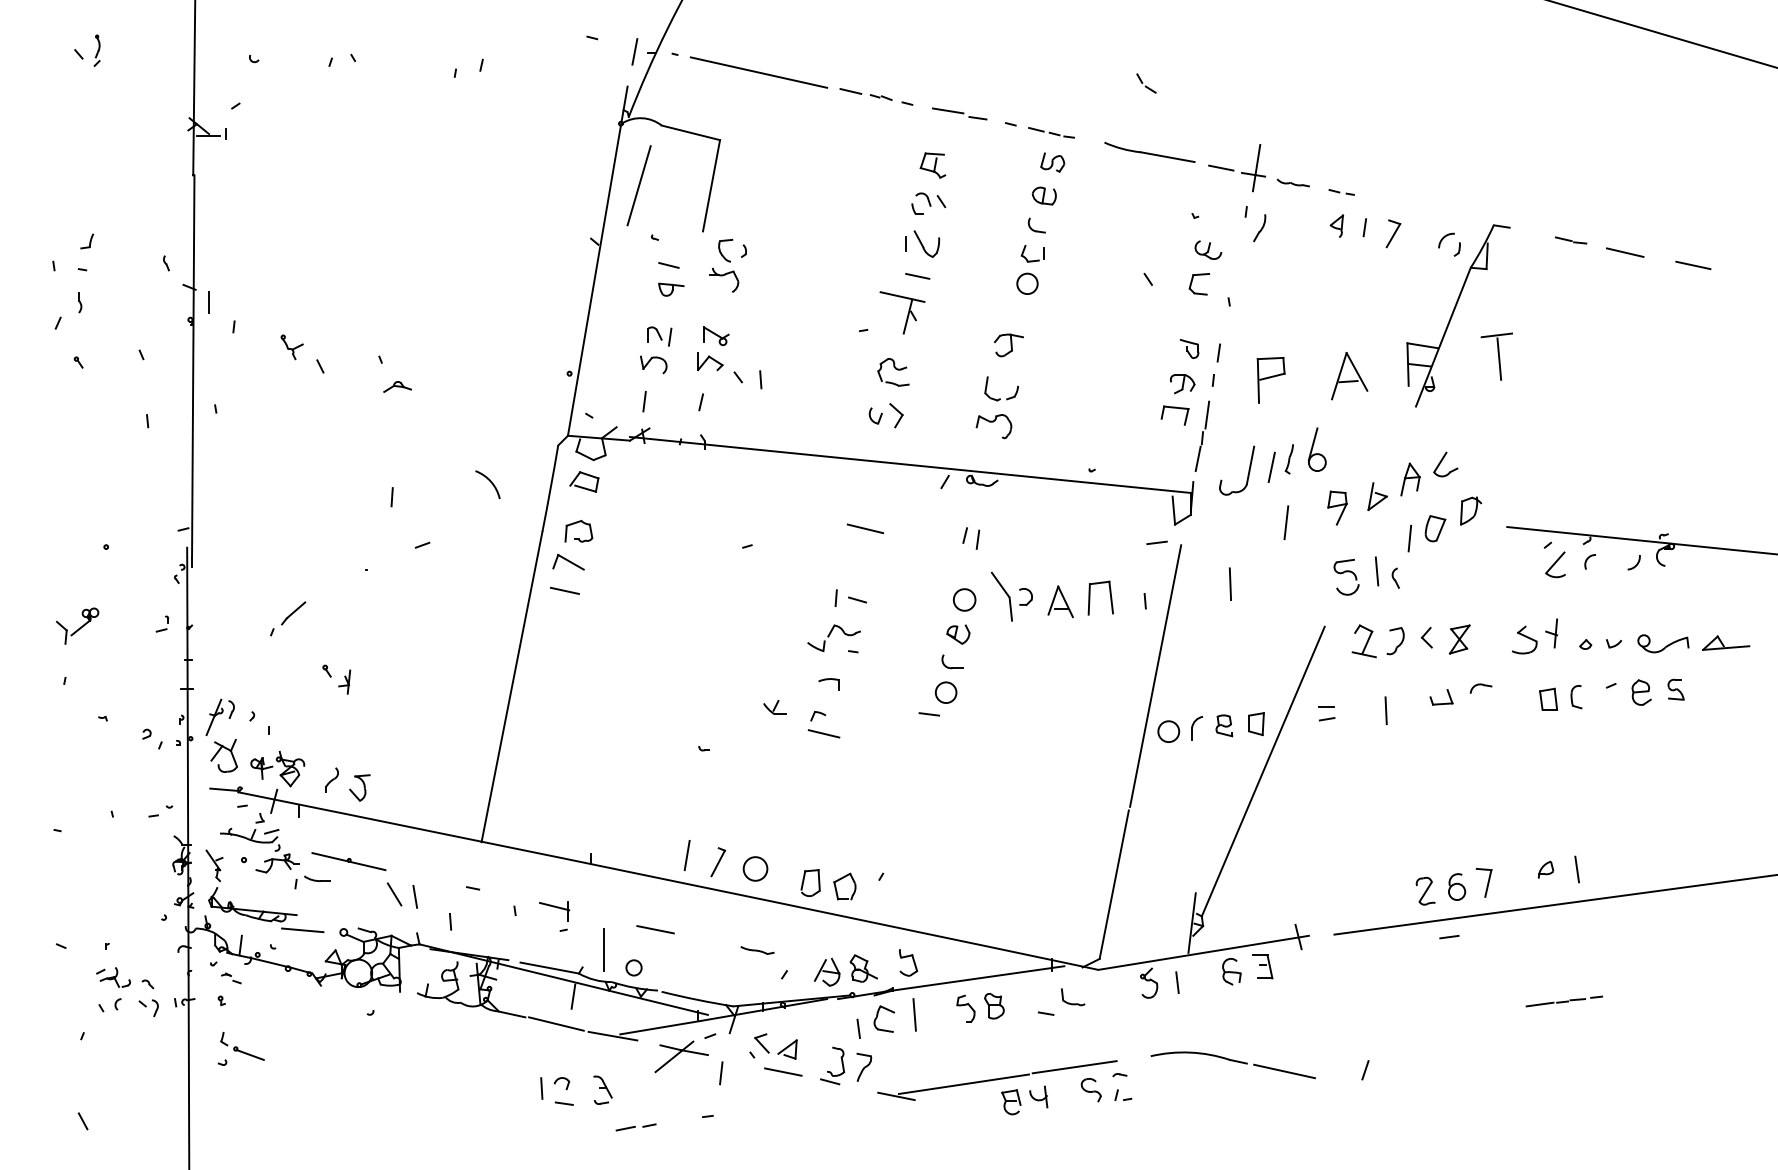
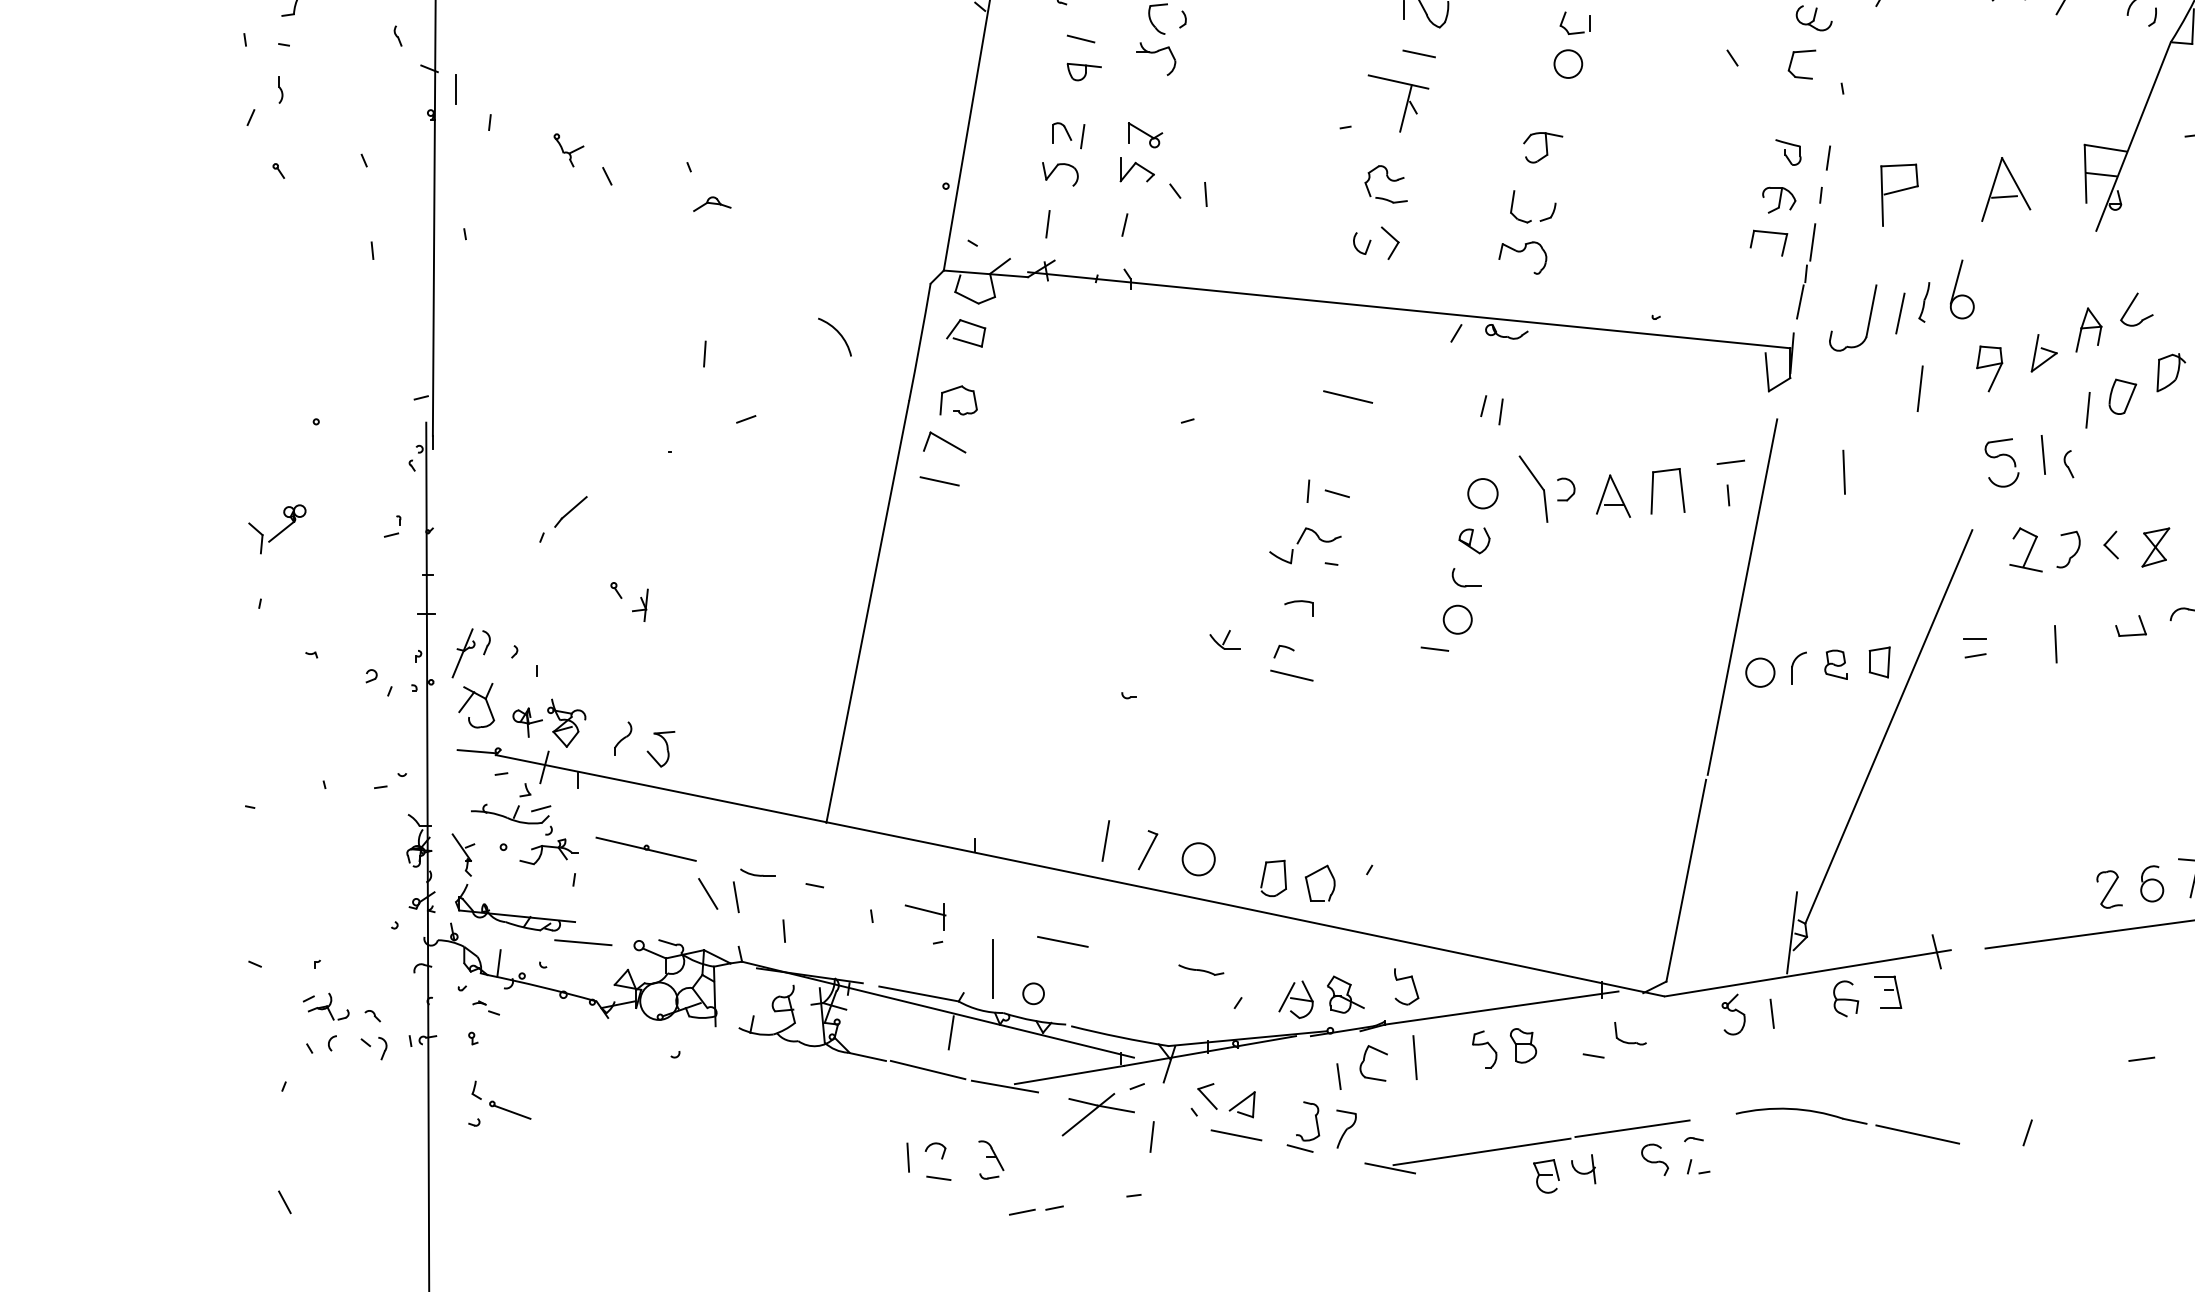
line: (1156, 542) -> (1730, 461), moved
part: (317, 878) -> (758, 872), moved
line: (1449, 937) -> (2141, 1059), moved

